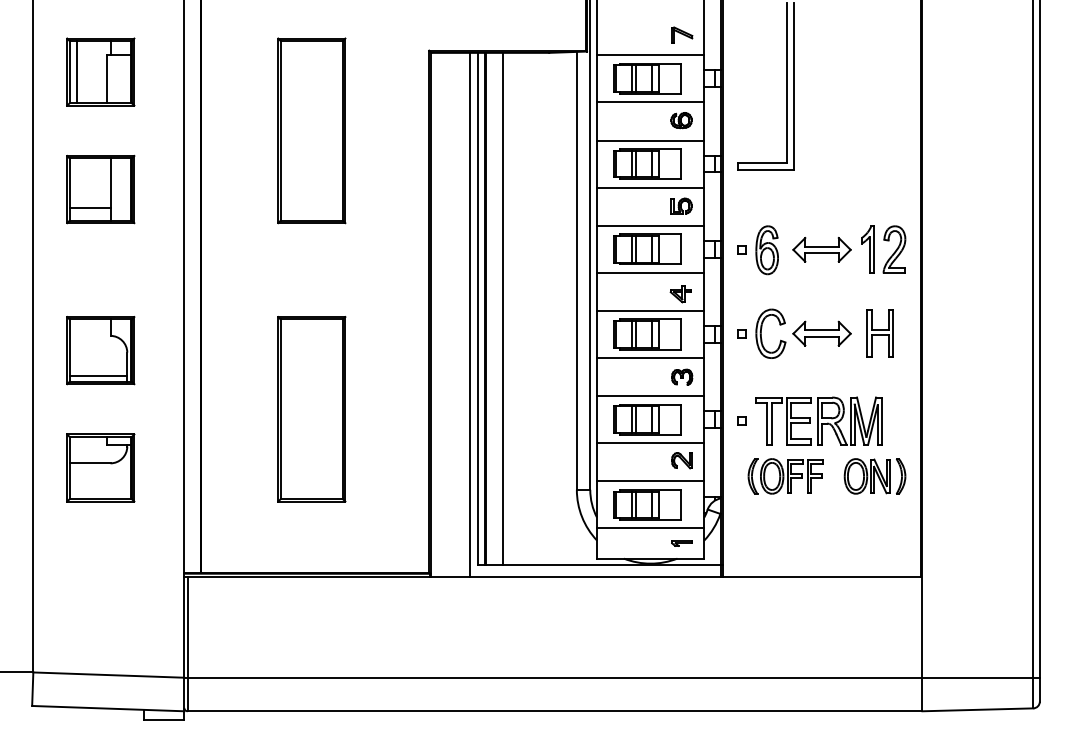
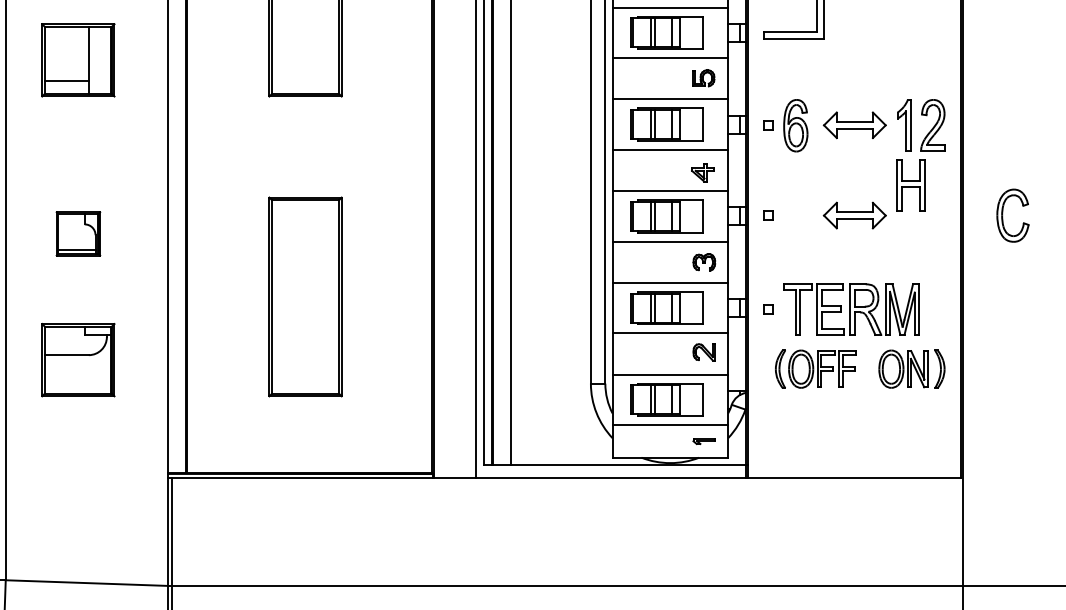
part: (761, 333) -> (1002, 215), moved
part: (879, 333) -> (910, 185), moved
part: (100, 350) -> (78, 233), size x0.6

